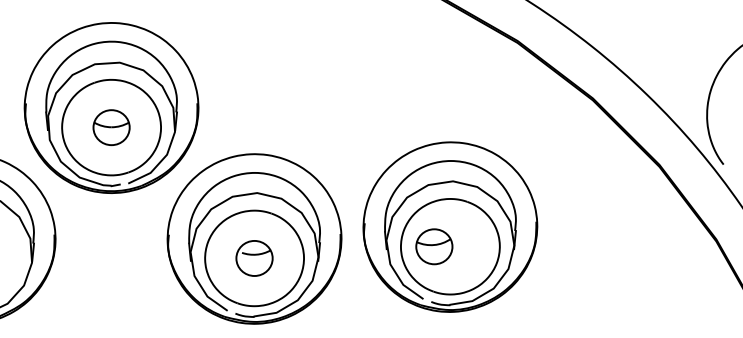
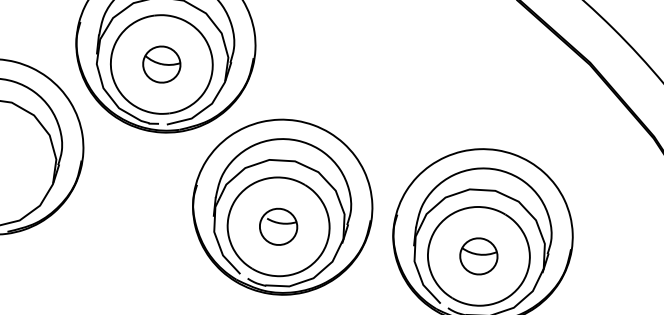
part: (434, 246) -> (479, 256), moved

